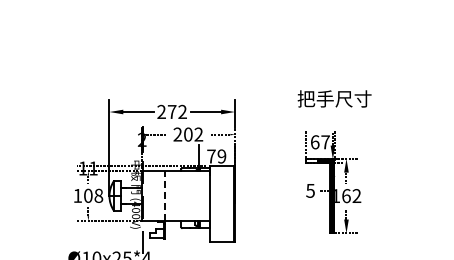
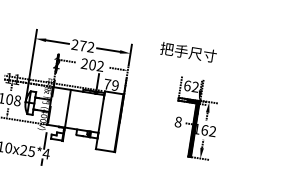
text: (334, 98) -> (188, 52), moved
text: (325, 142) -> (195, 87), 67 -> 62
text: (310, 190) -> (178, 121), 5 -> 8
line: (165, 195) -> (68, 108), dashed -> solid

